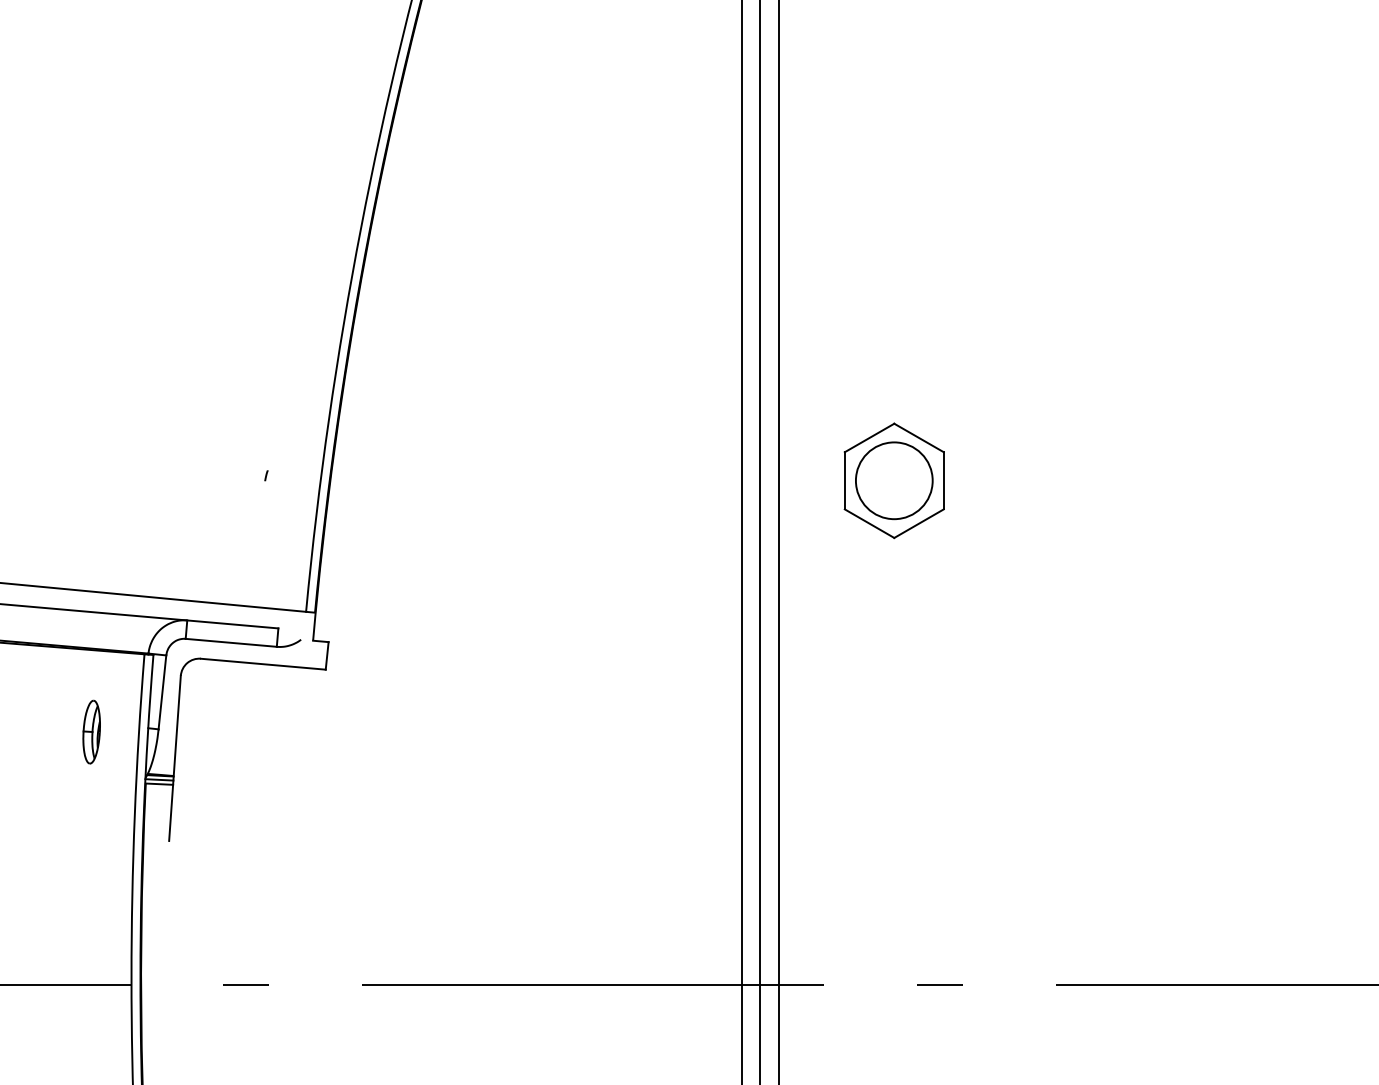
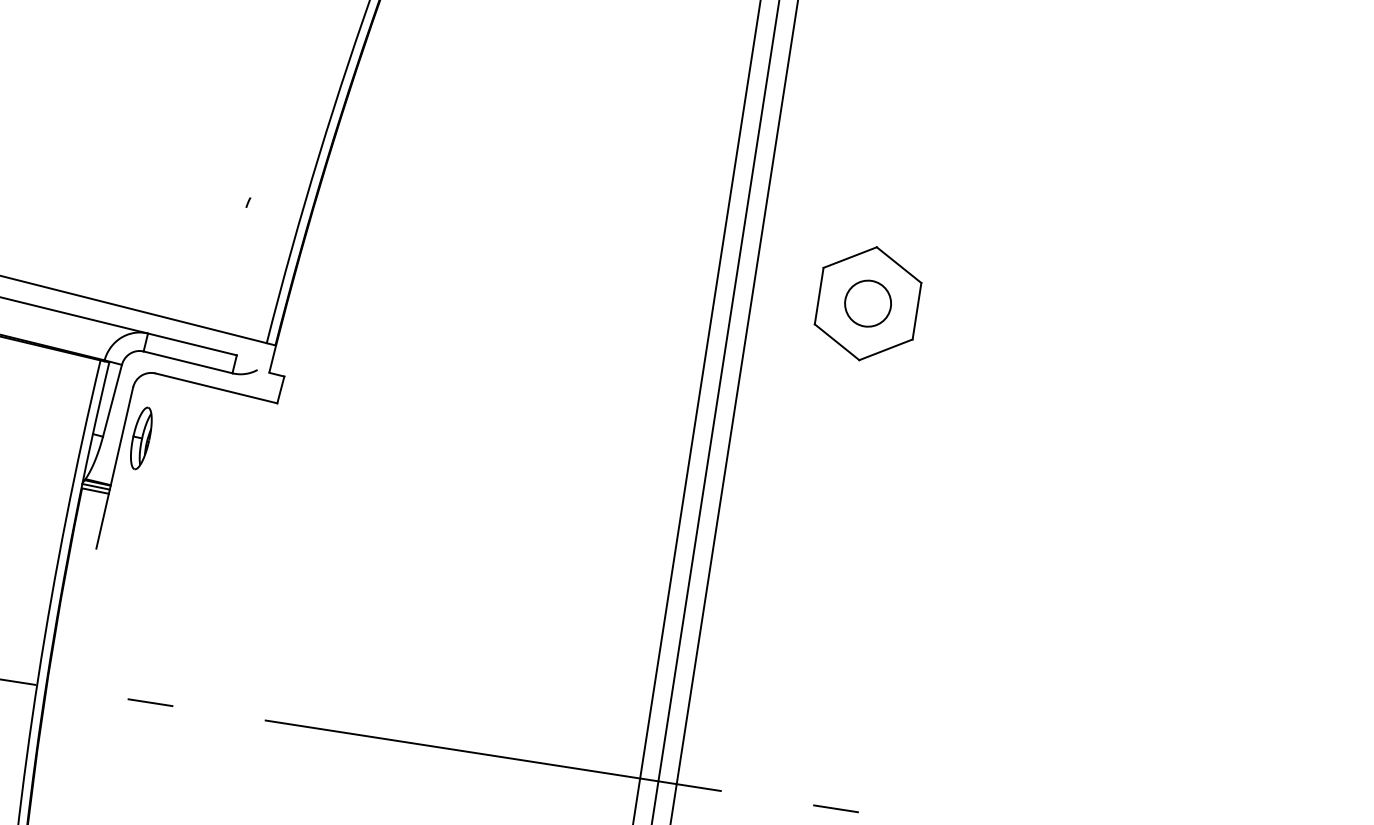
circle: (893, 480) -> (867, 303), size x0.6
part: (91, 731) -> (141, 437), moved

